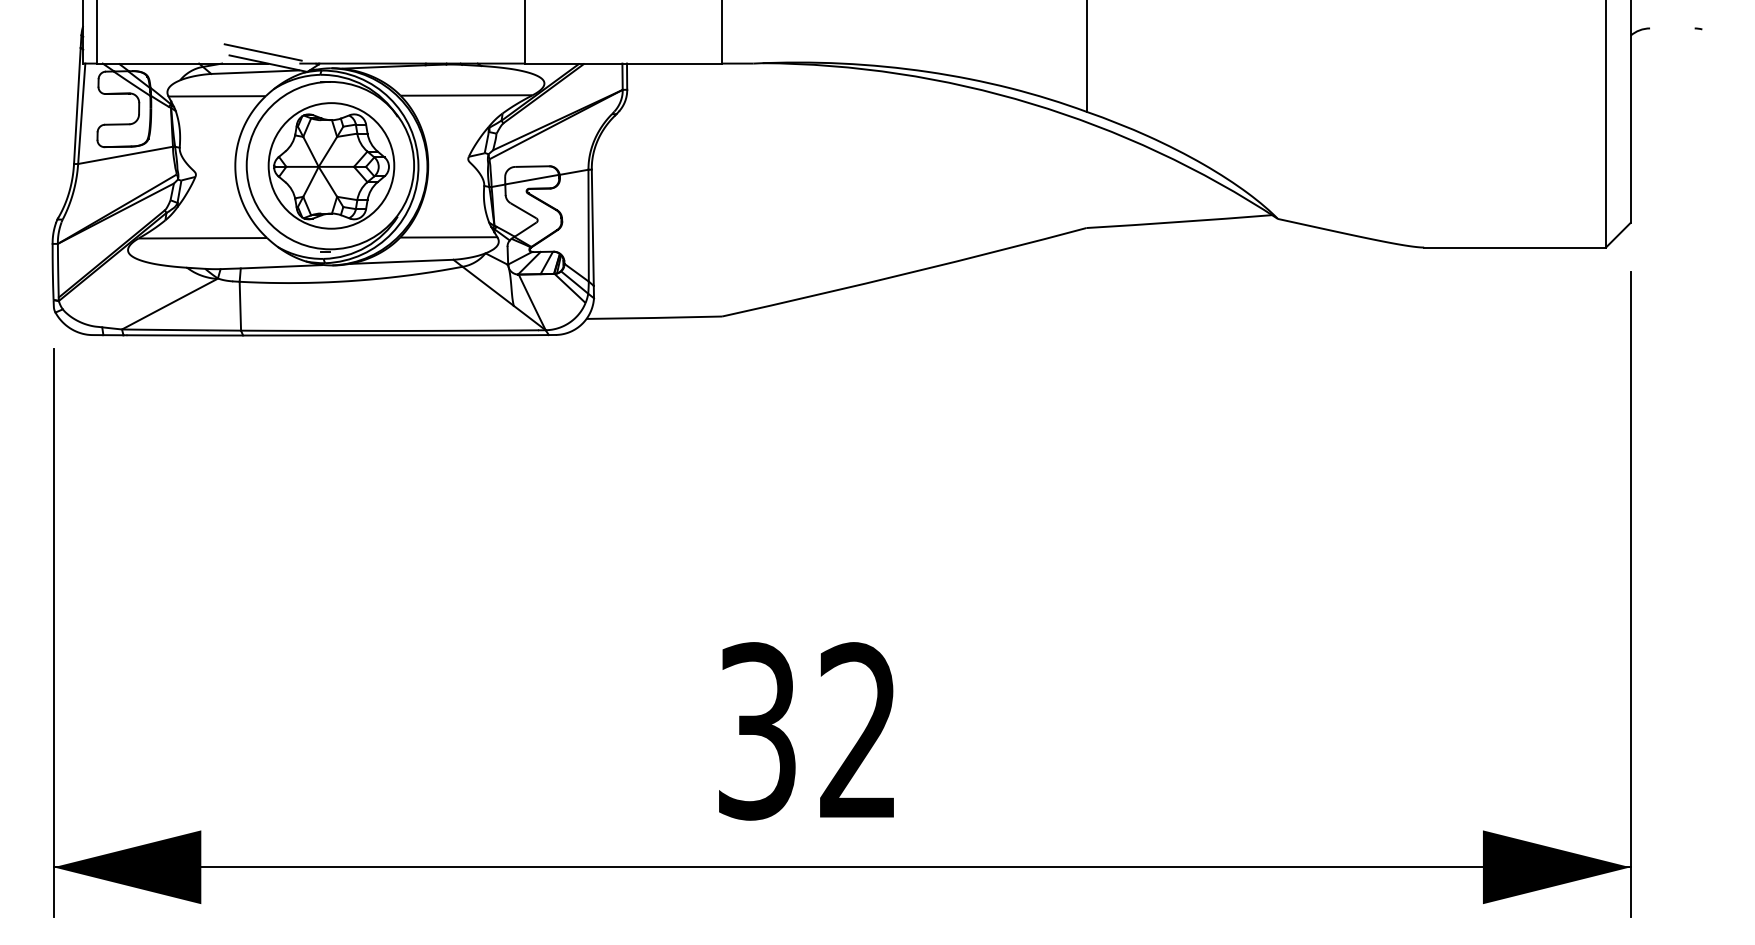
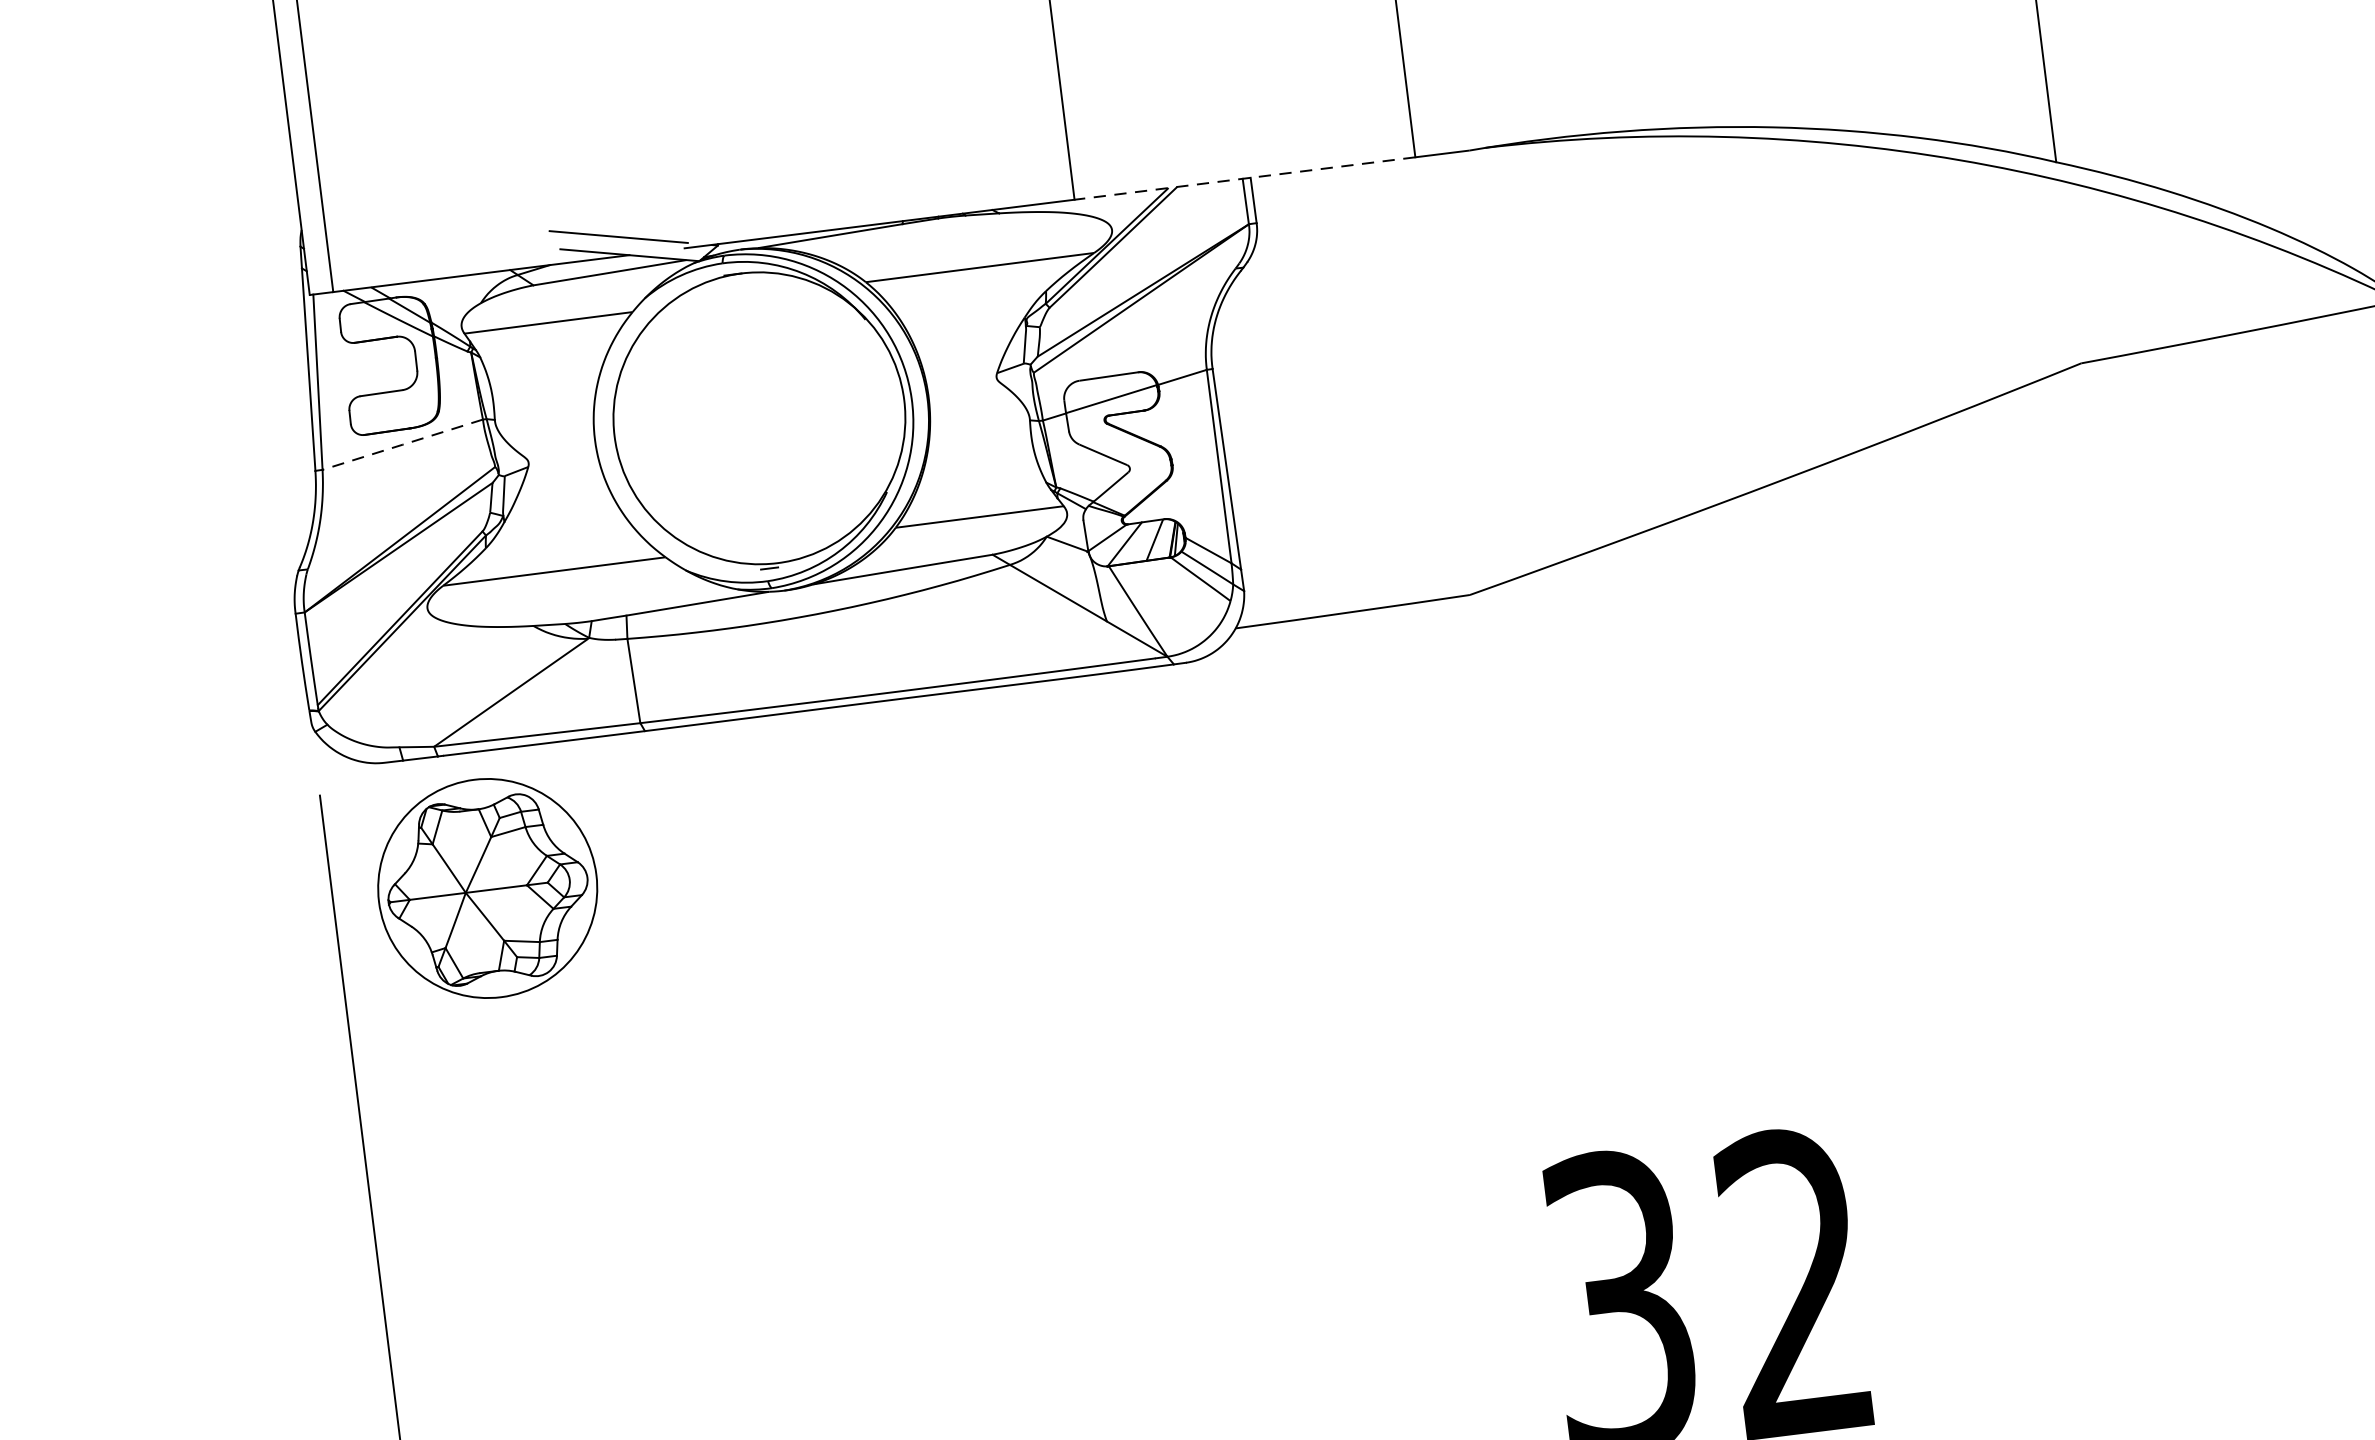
line: (623, 63) -> (1244, 178), solid -> dashed
line: (125, 155) -> (402, 444), solid -> dashed
part: (331, 165) -> (487, 887), moved

